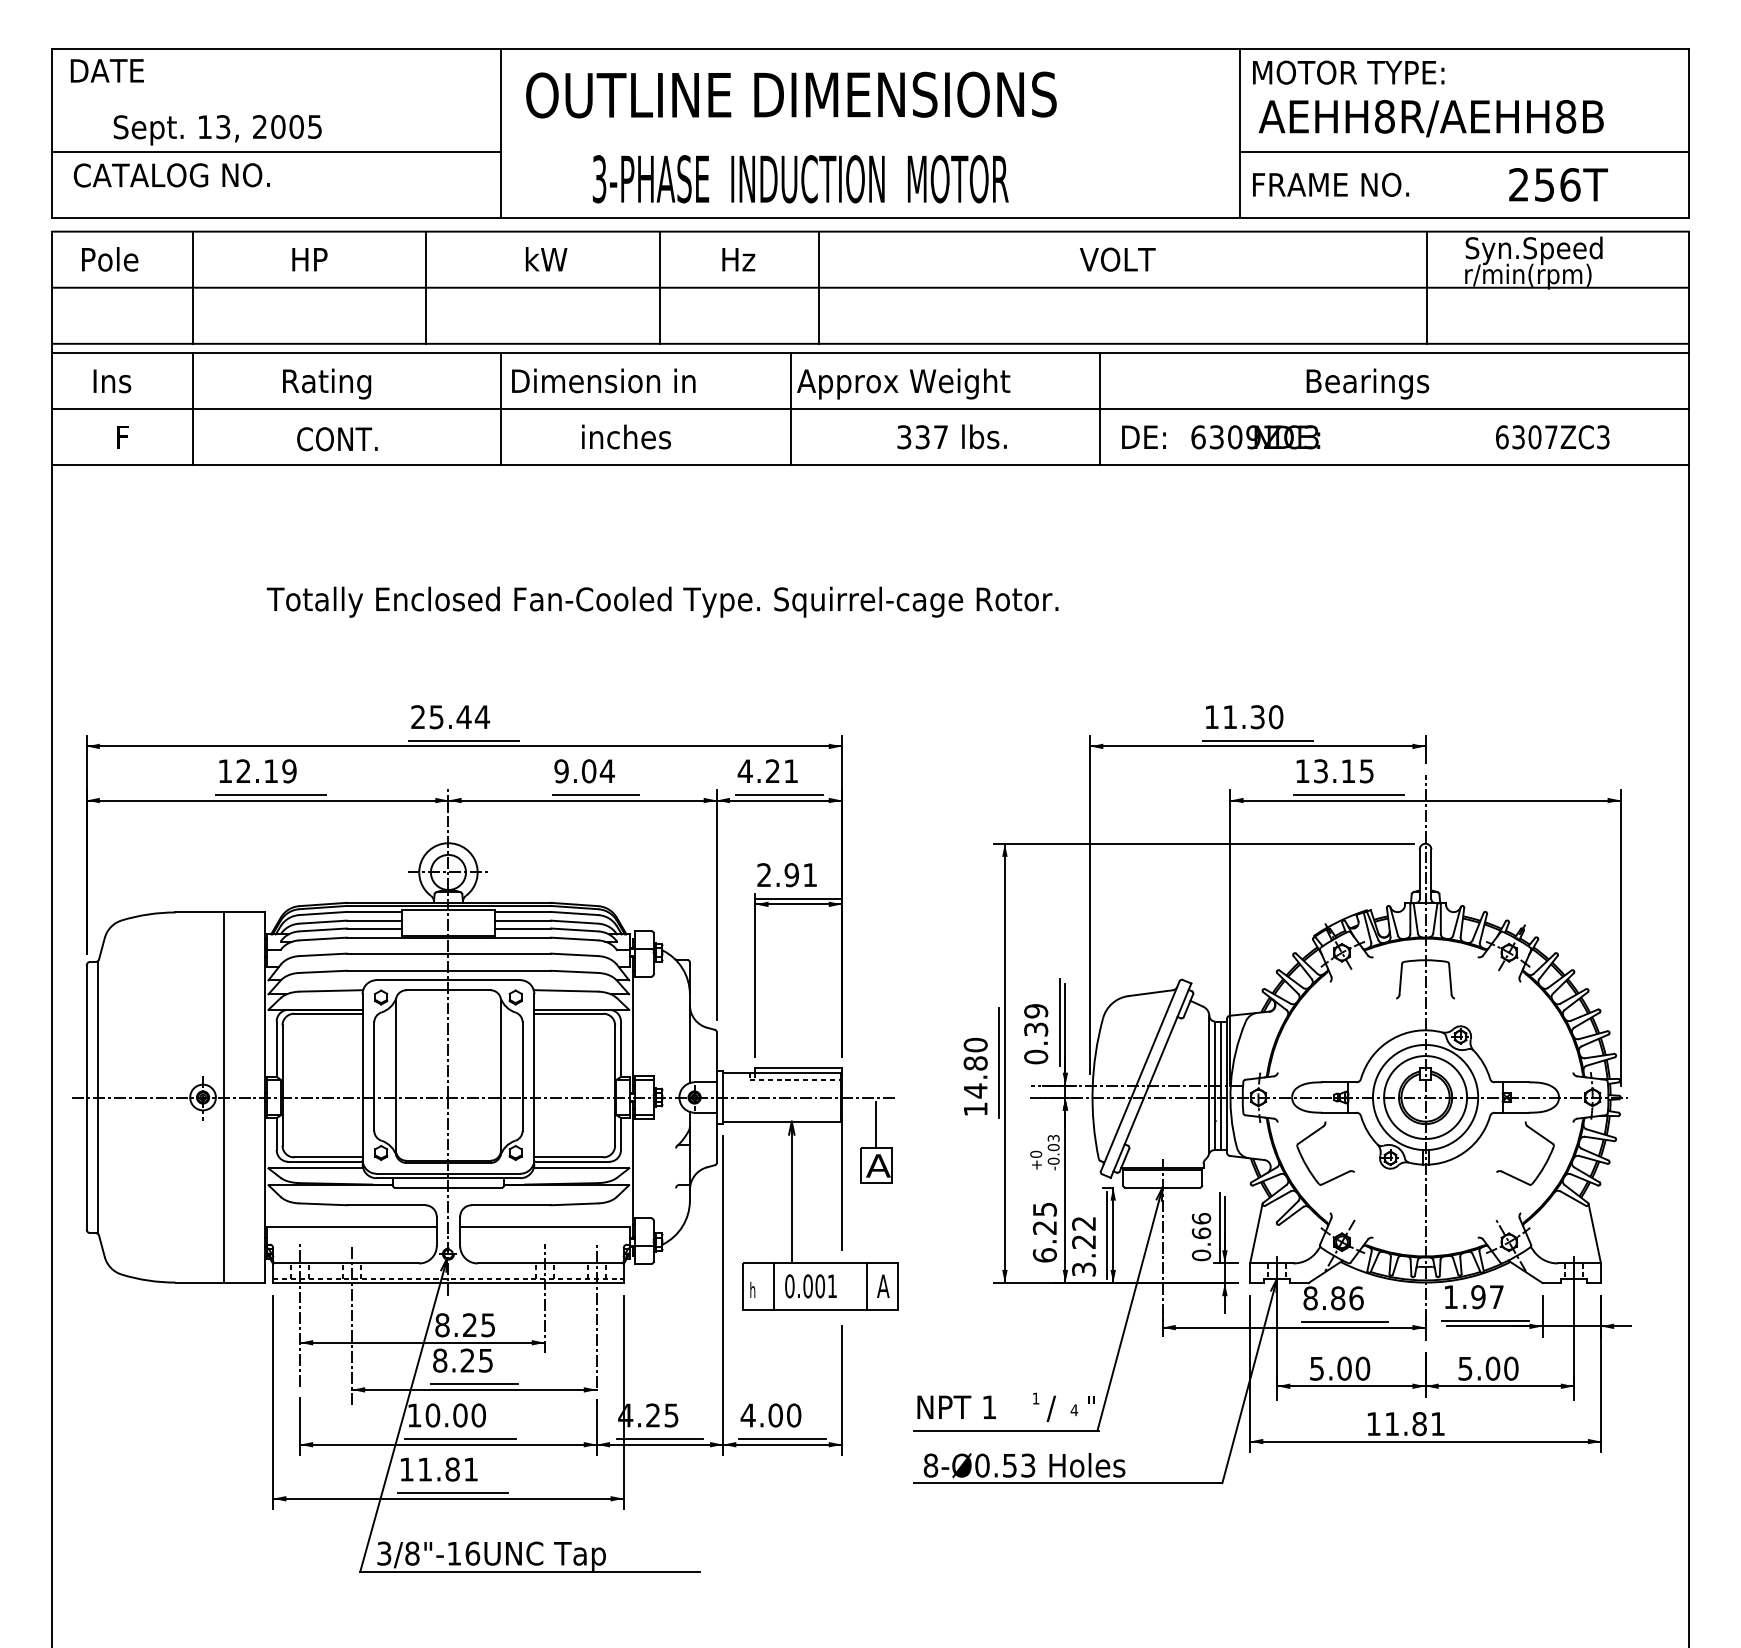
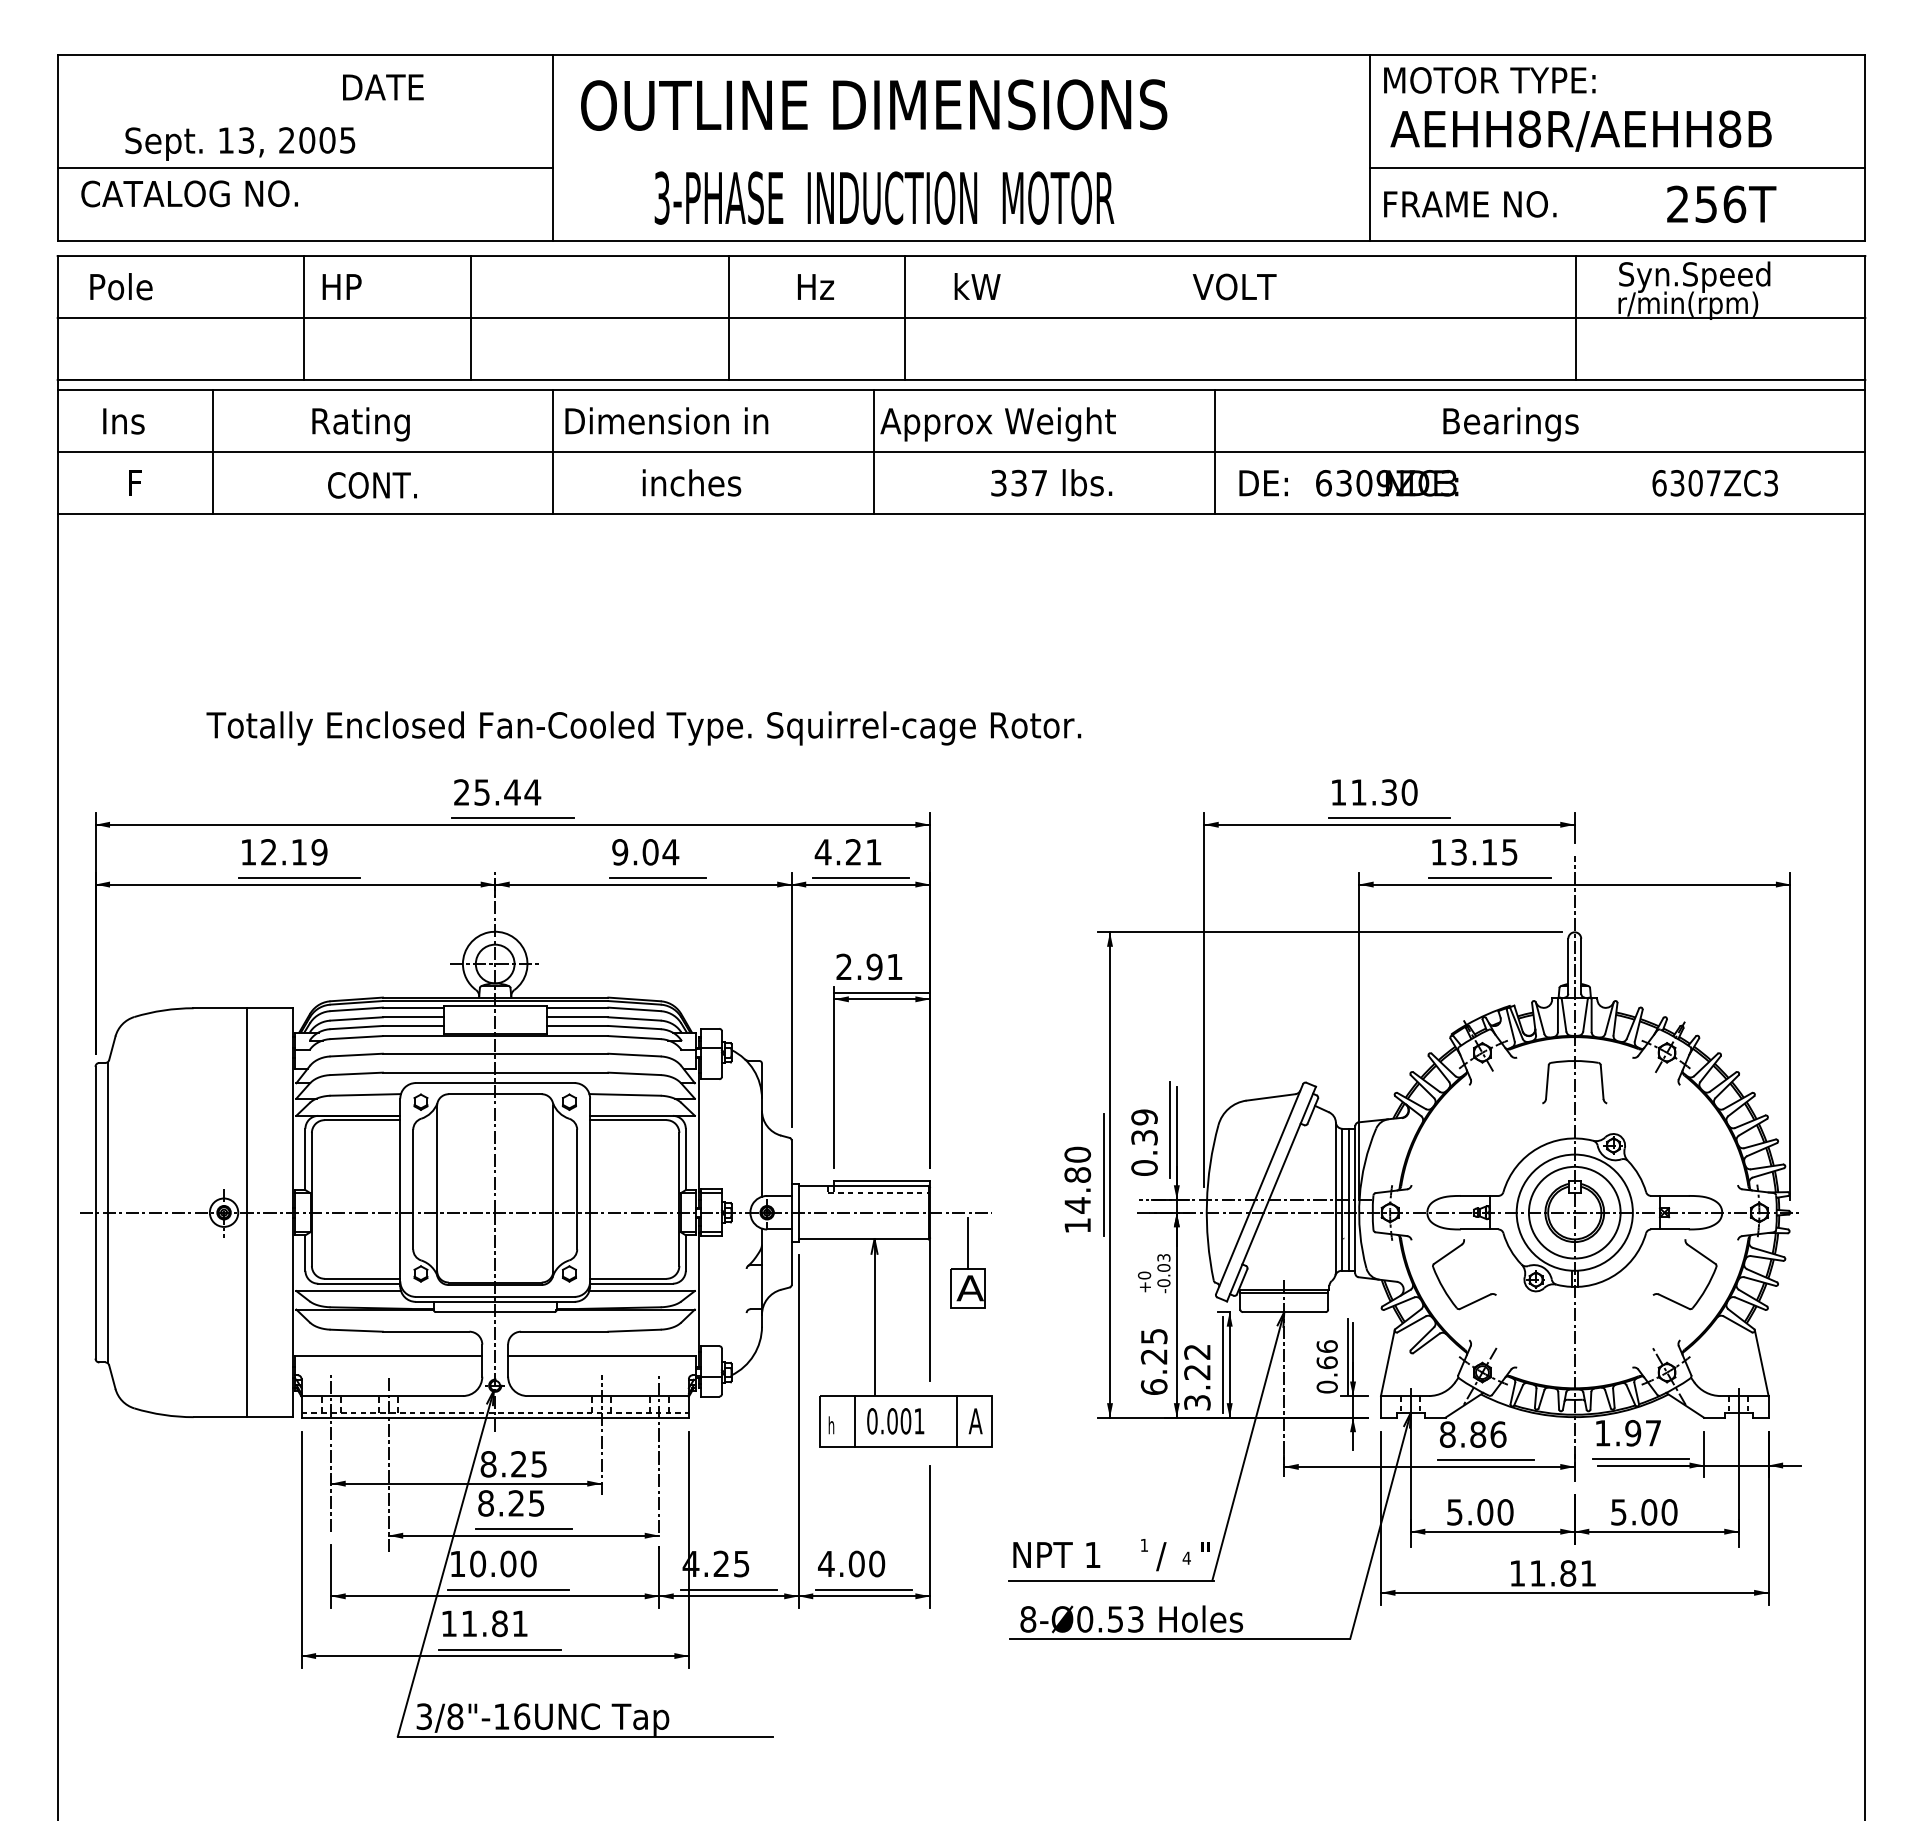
text: (107, 70) -> (383, 87), moved
text: (546, 259) -> (977, 286), moved
line: (192, 287) -> (303, 317), moved
text: (662, 602) -> (643, 728), moved

